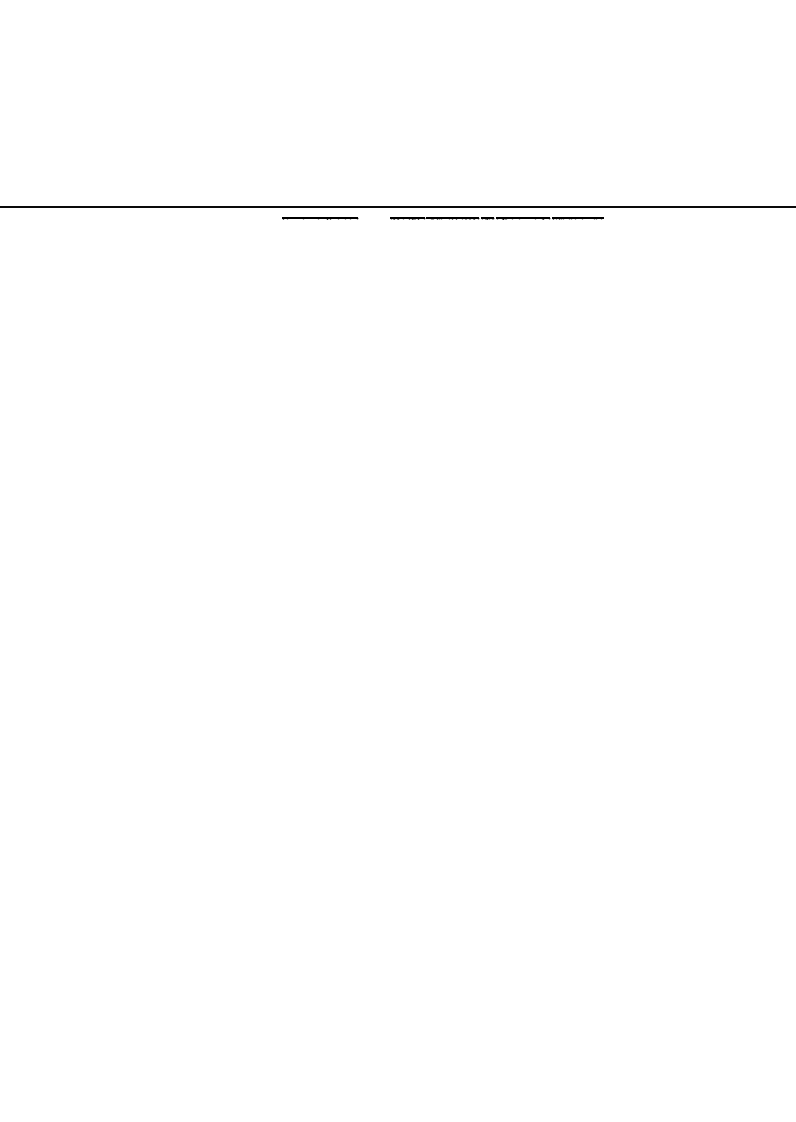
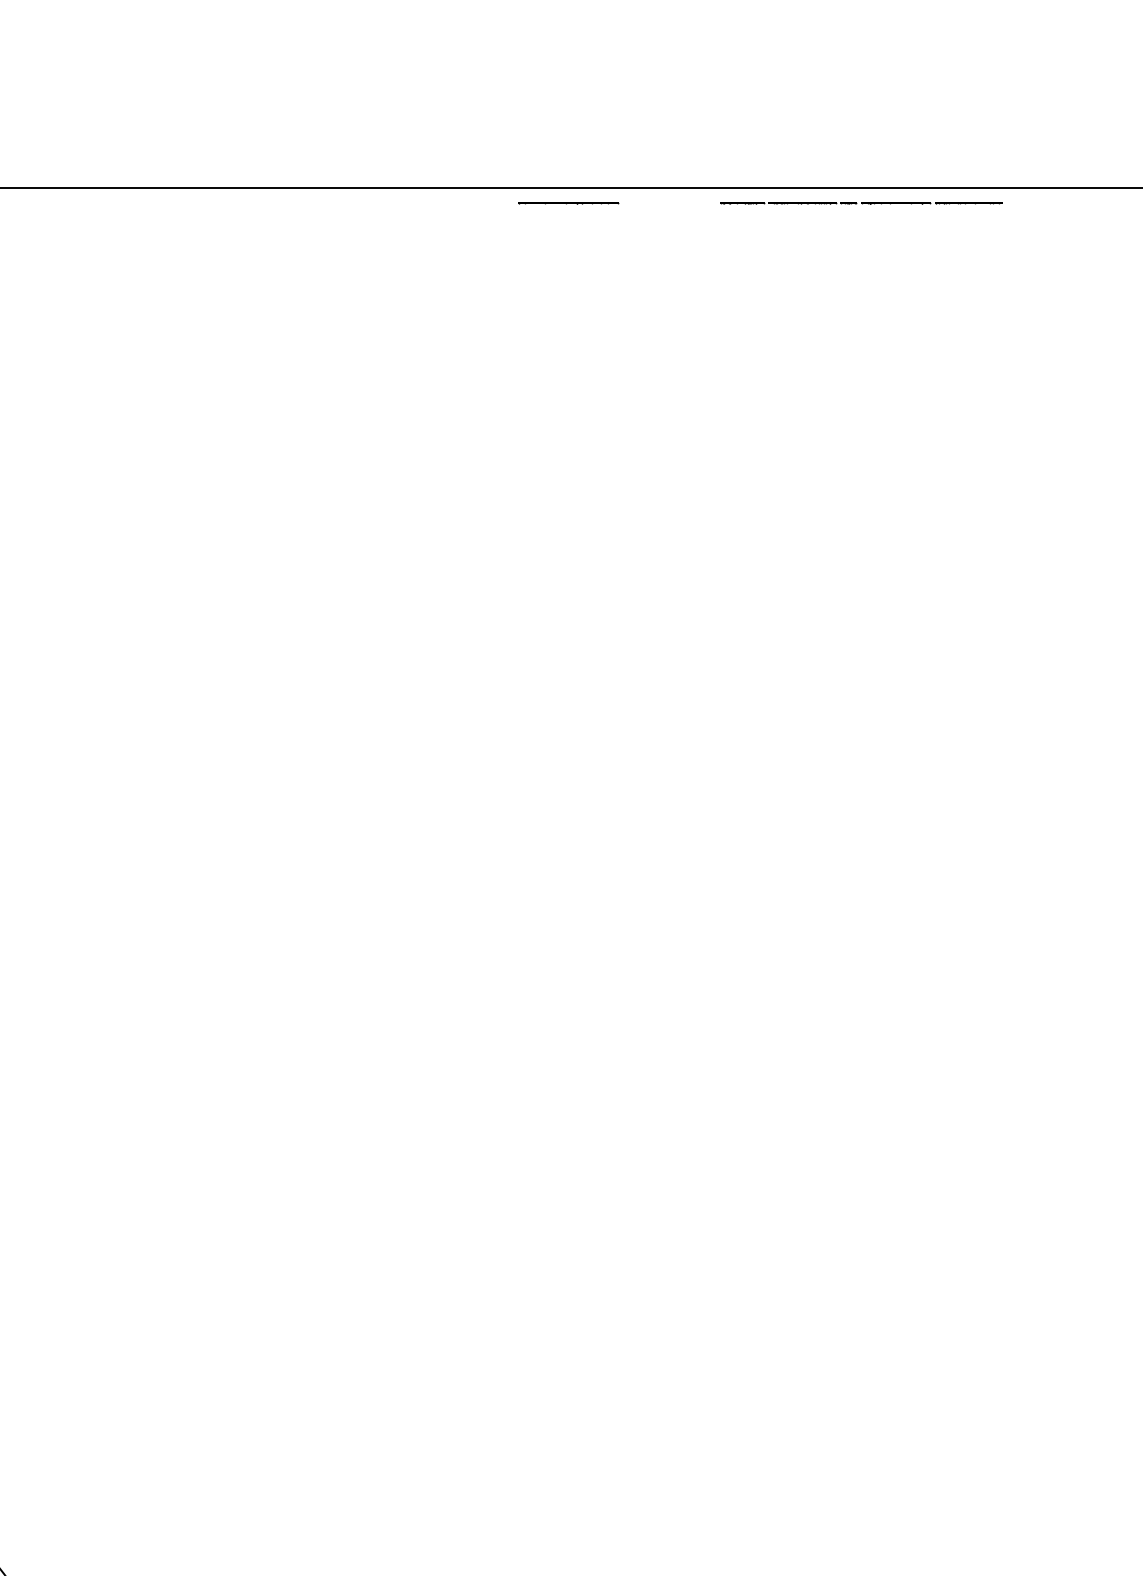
line: (497, 218) -> (861, 203), moved

